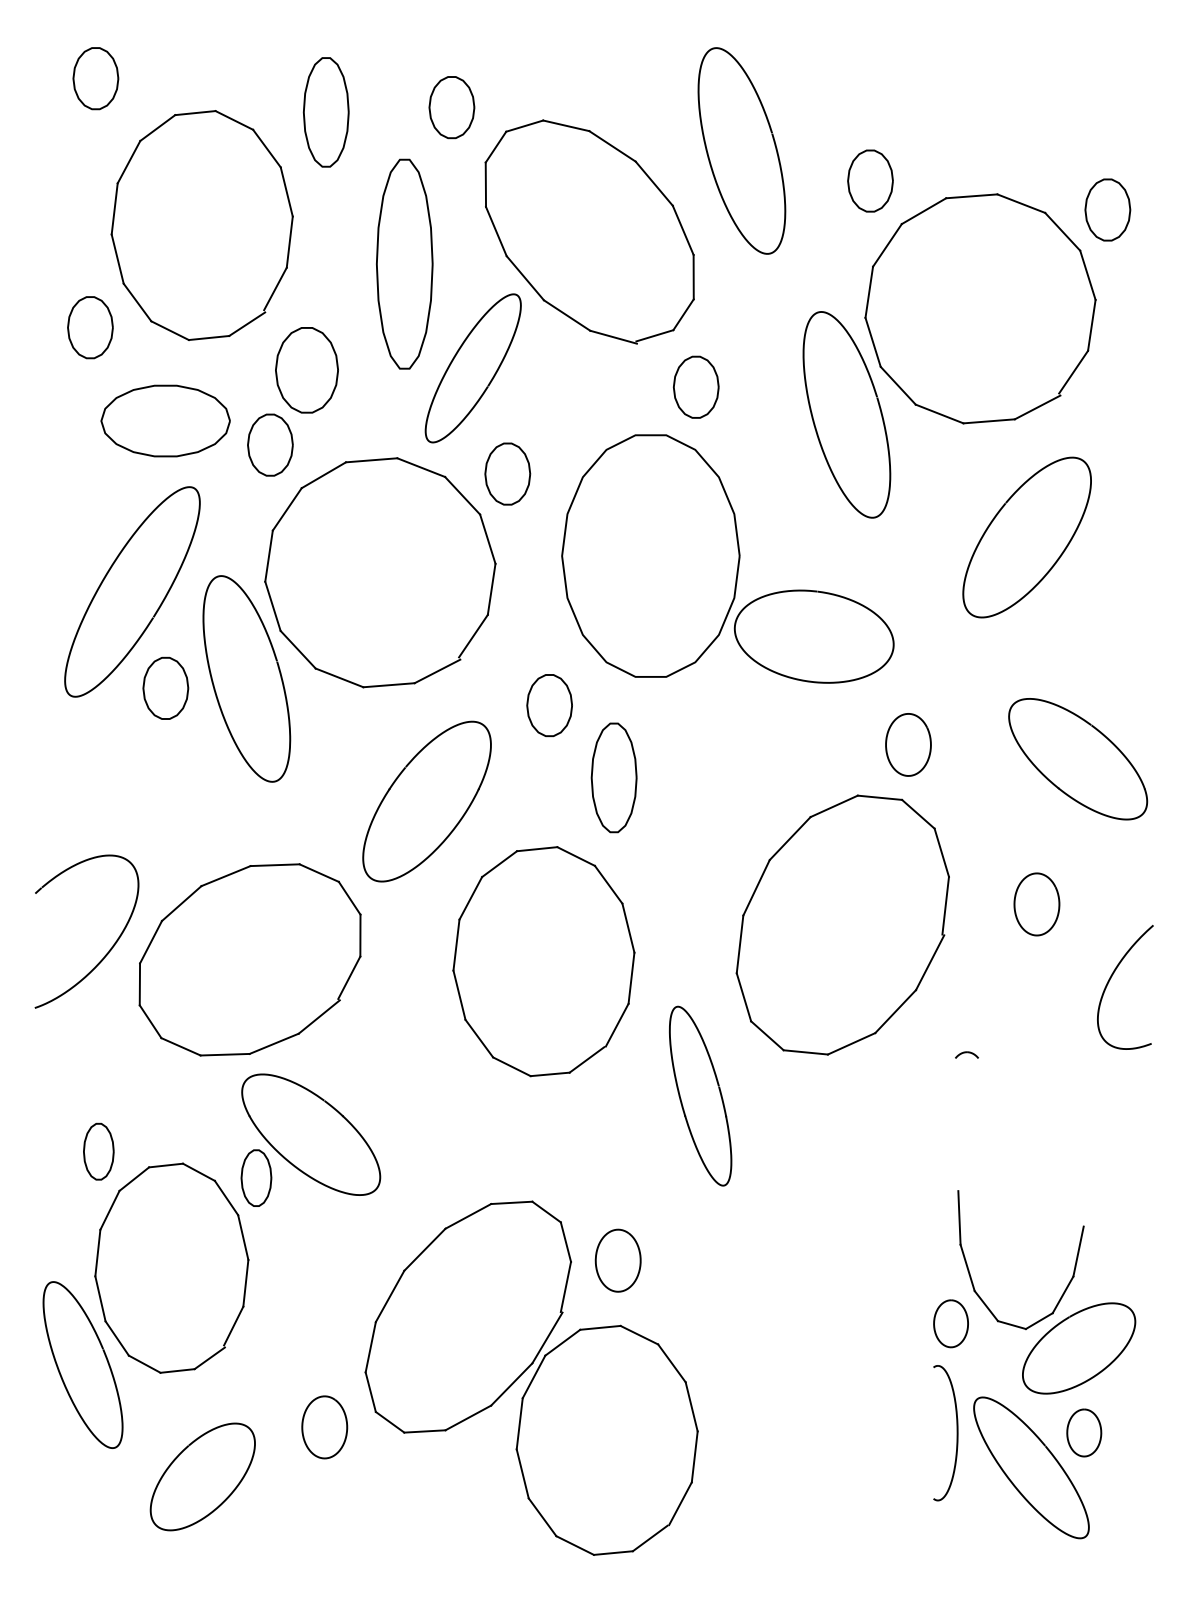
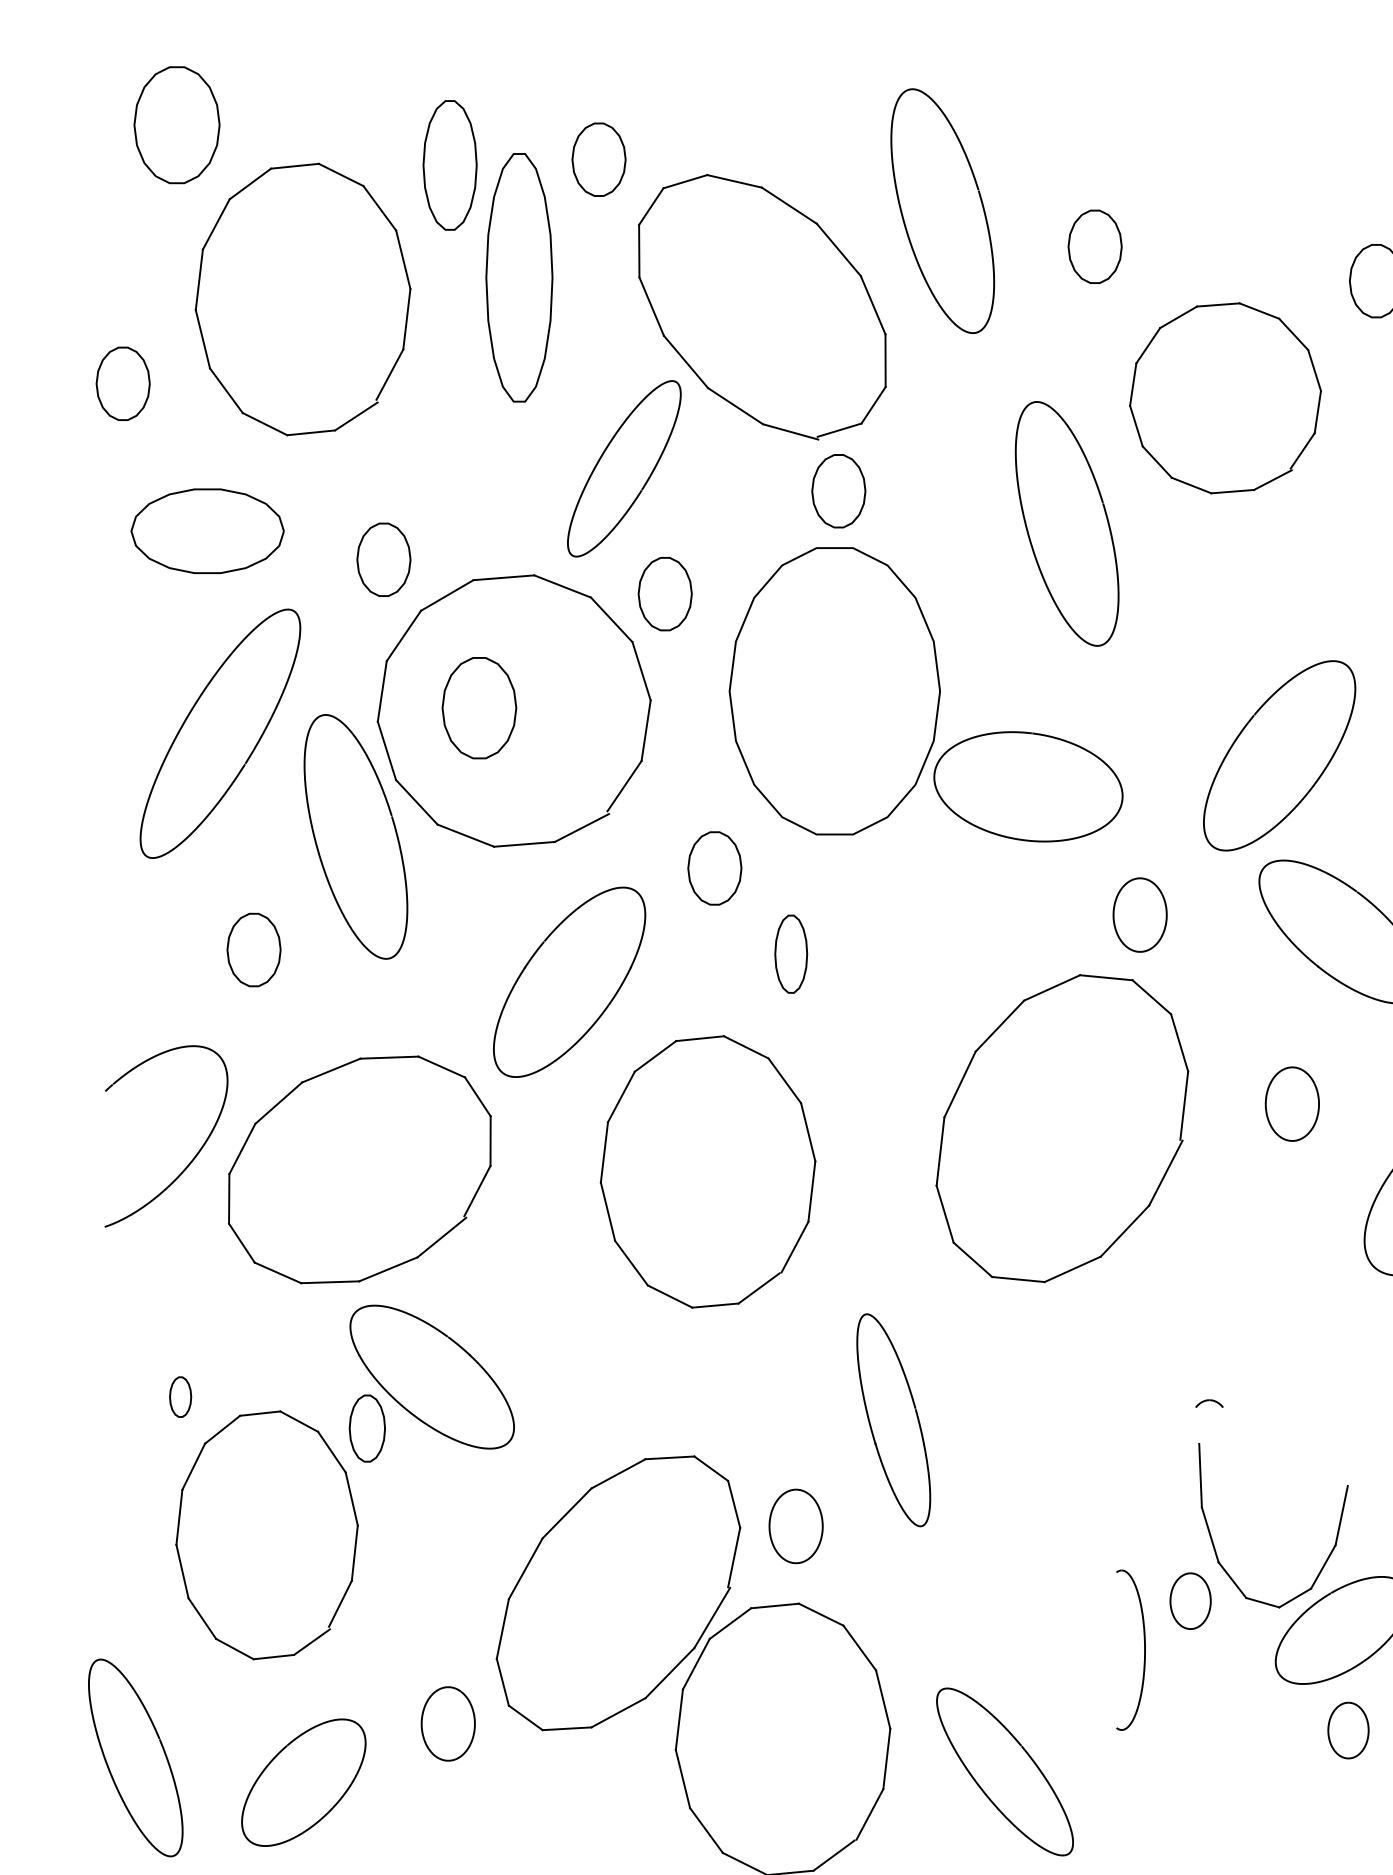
part: (95, 78) -> (176, 125), size x1.6
part: (404, 263) -> (519, 276), moved
part: (980, 308) -> (1225, 397), size x0.7
part: (90, 327) -> (123, 383), moved
part: (306, 370) -> (478, 708), moved
part: (695, 386) -> (837, 490), moved
part: (165, 420) -> (207, 530), moved
curve: (998, 514) -> (1245, 728), moved
part: (165, 687) -> (253, 948), moved
part: (613, 777) -> (790, 953), size x0.6
part: (966, 1054) -> (1208, 1402), moved
part: (700, 1095) -> (893, 1419), moved
part: (98, 1151) -> (180, 1396), size x0.6
curve: (60, 1371) -> (109, 1765), moved
part: (956, 1433) -> (1143, 1650), moved
curve: (1051, 1455) -> (1028, 1757), moved

